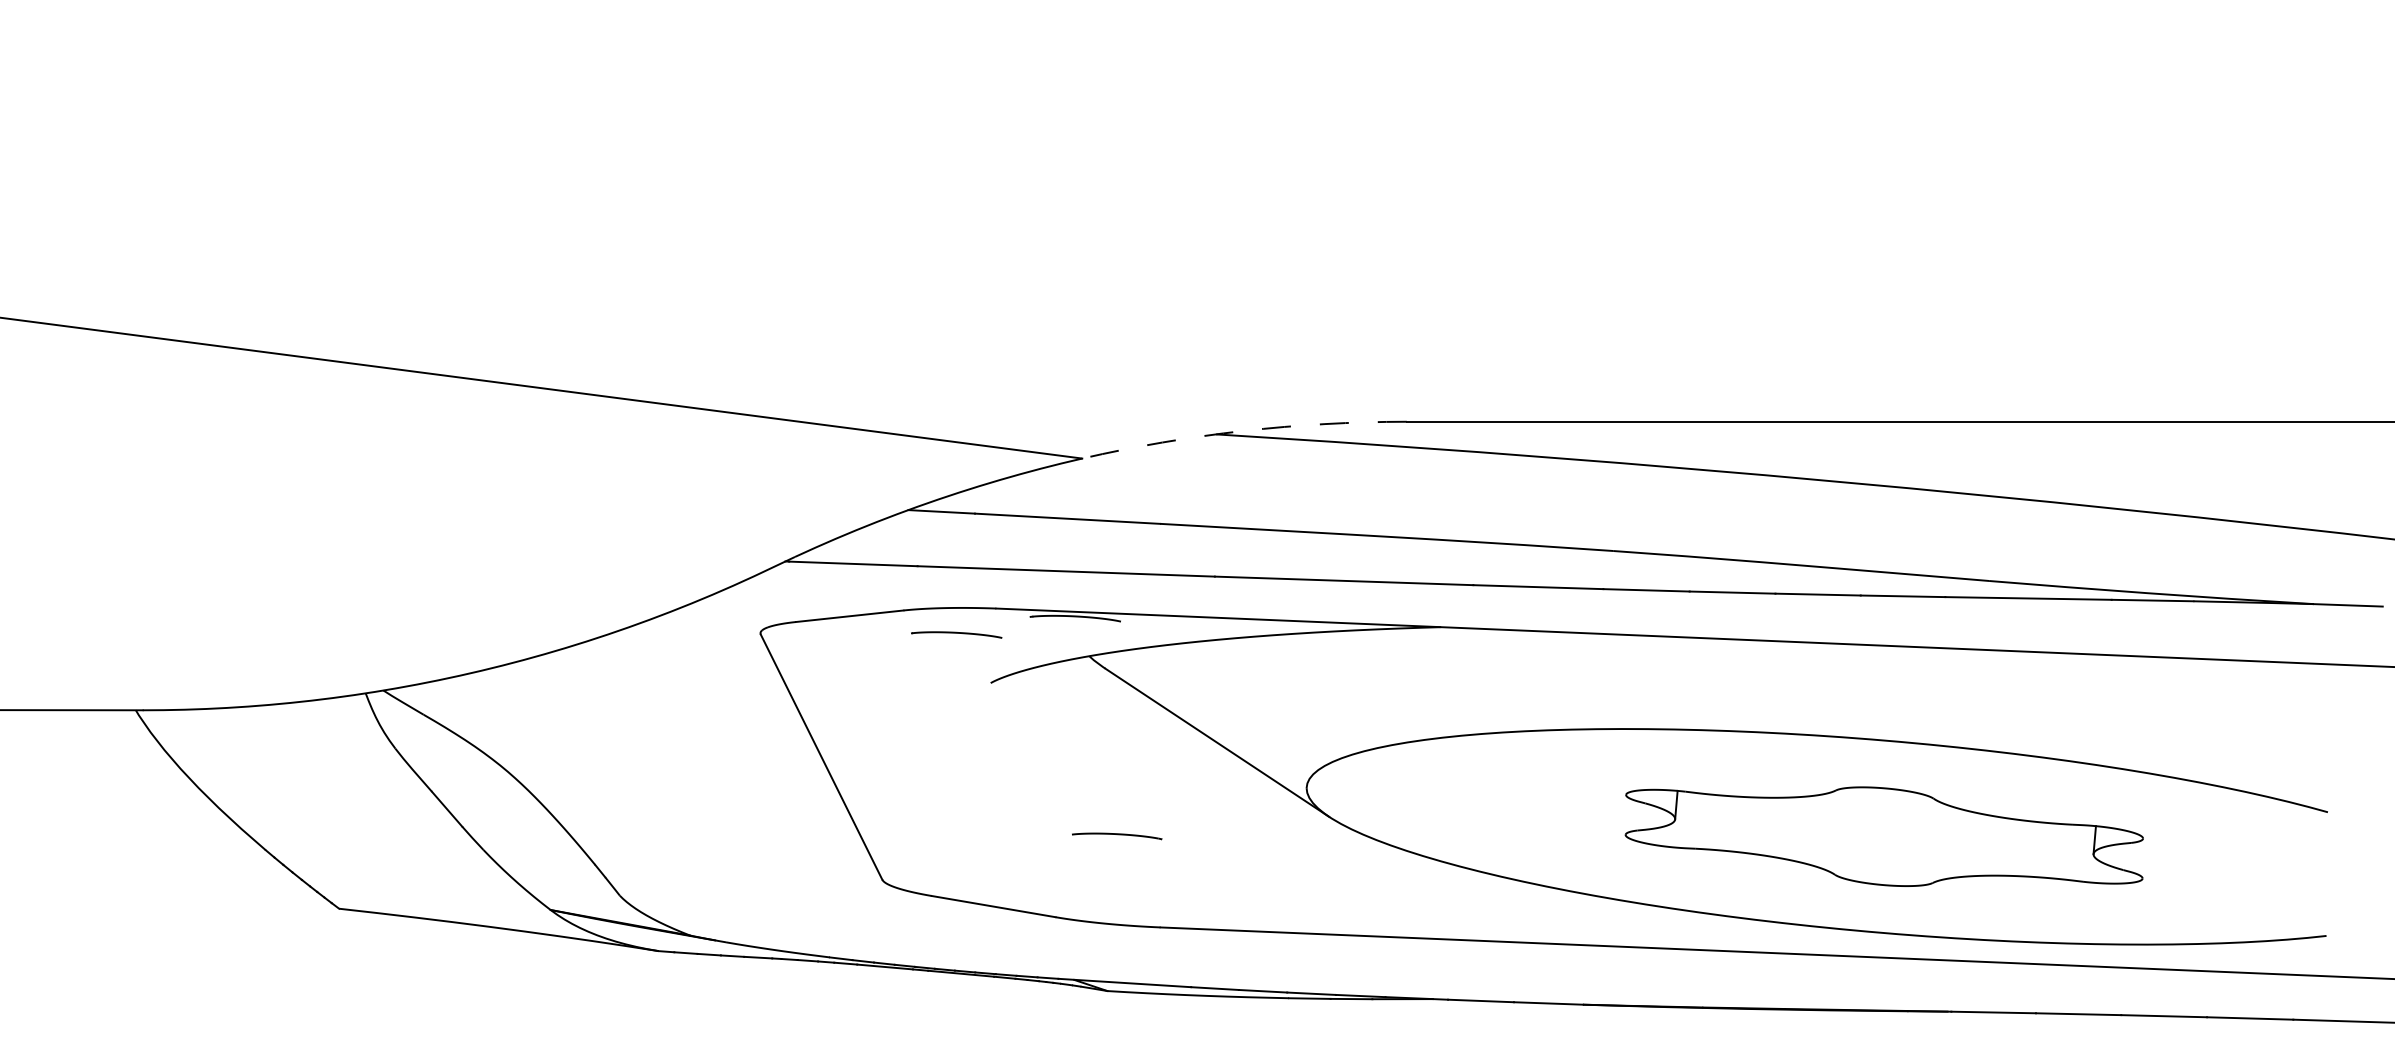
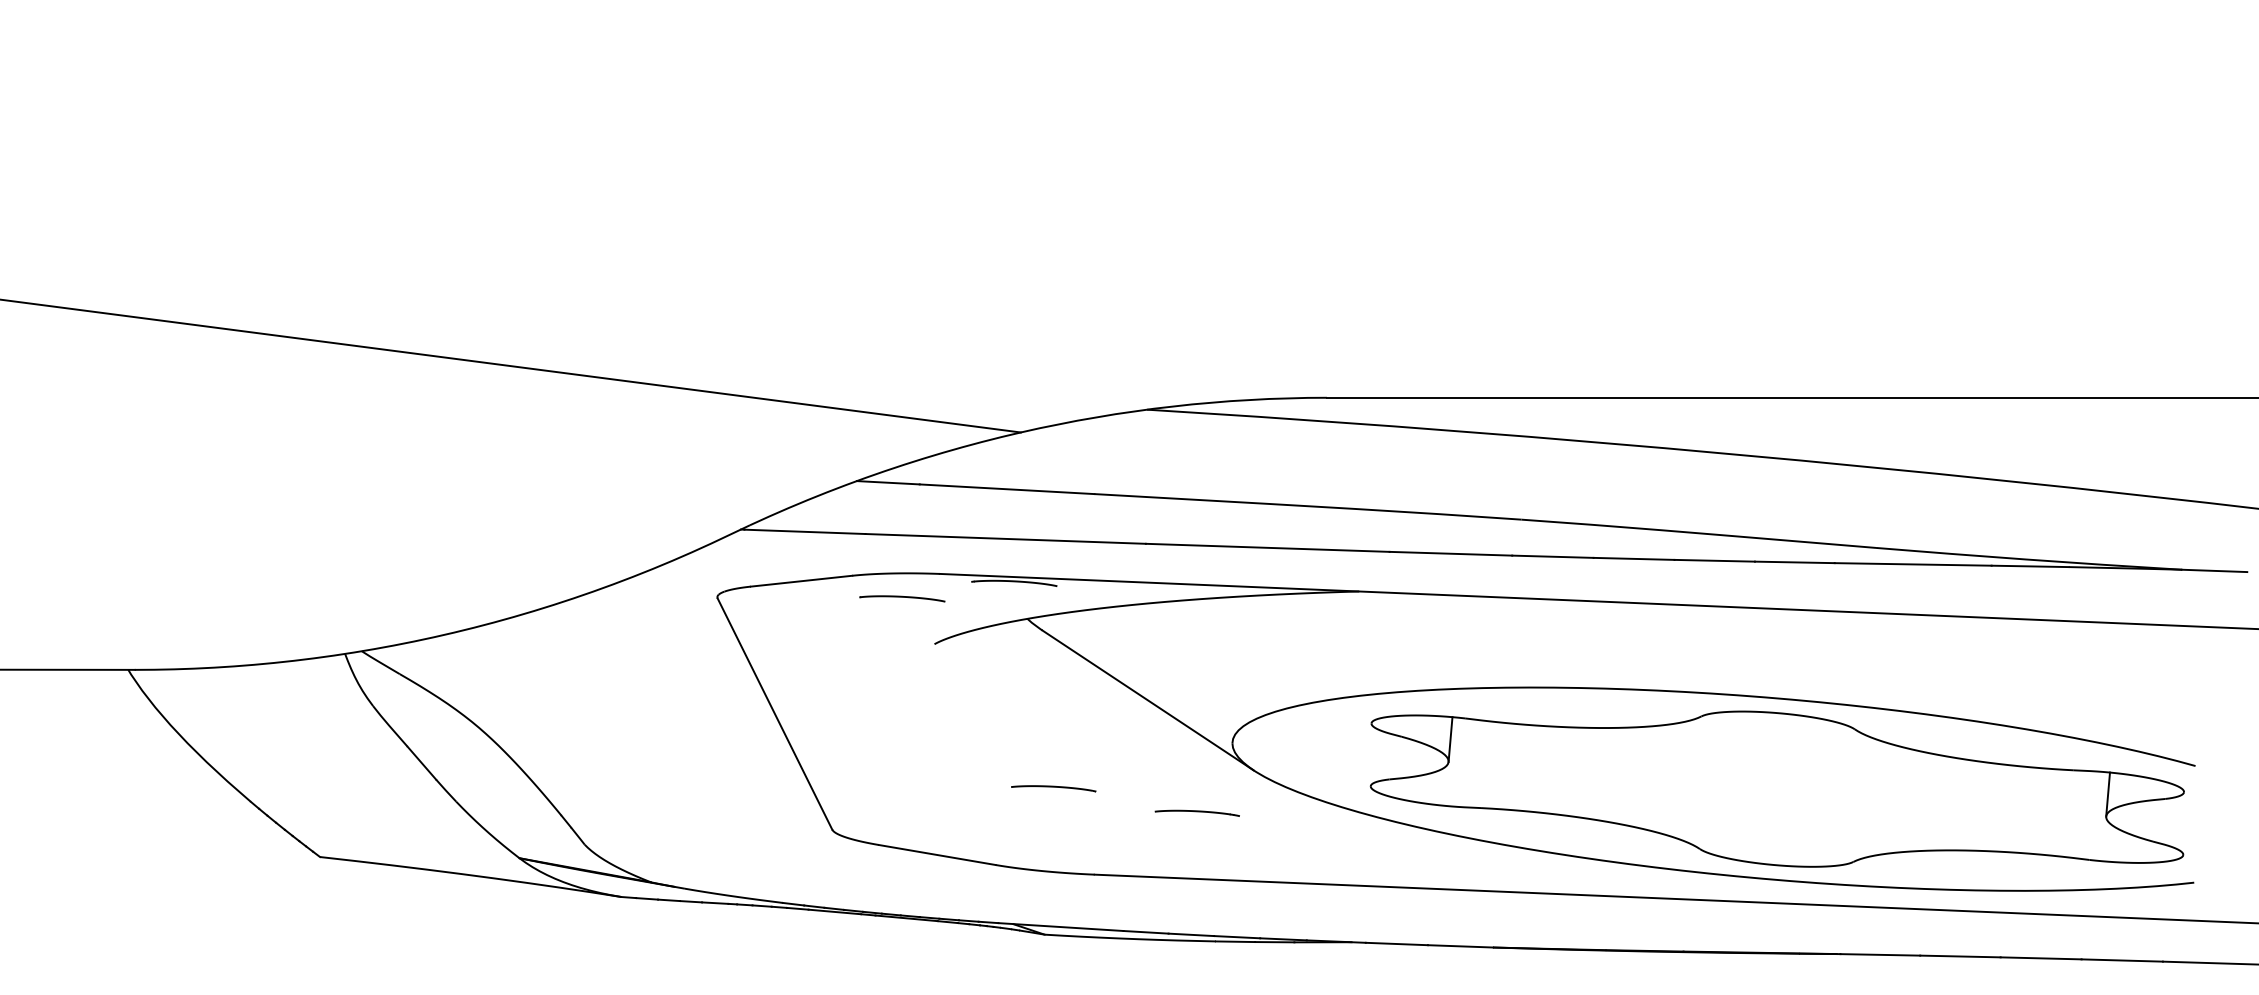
arc: (1243, 431) -> (1172, 406), dashed -> solid
part: (1883, 836) -> (1776, 788), size x1.67
part: (1268, 861) -> (1196, 812), added

